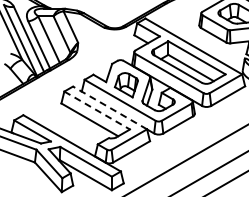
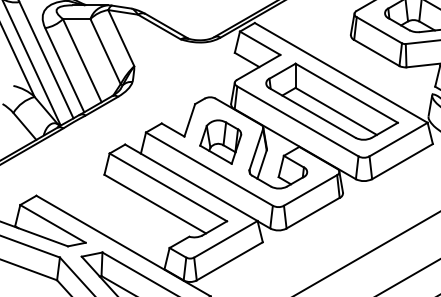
line: (110, 107) -> (192, 181), dashed -> solid
line: (97, 110) -> (168, 187), dashed -> solid

